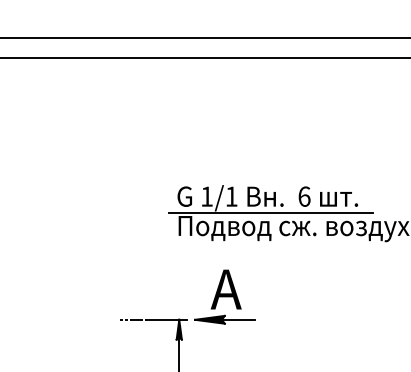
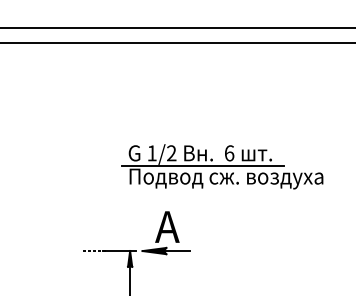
text: (231, 196) -> (171, 153), 1/1 -> 1/2

